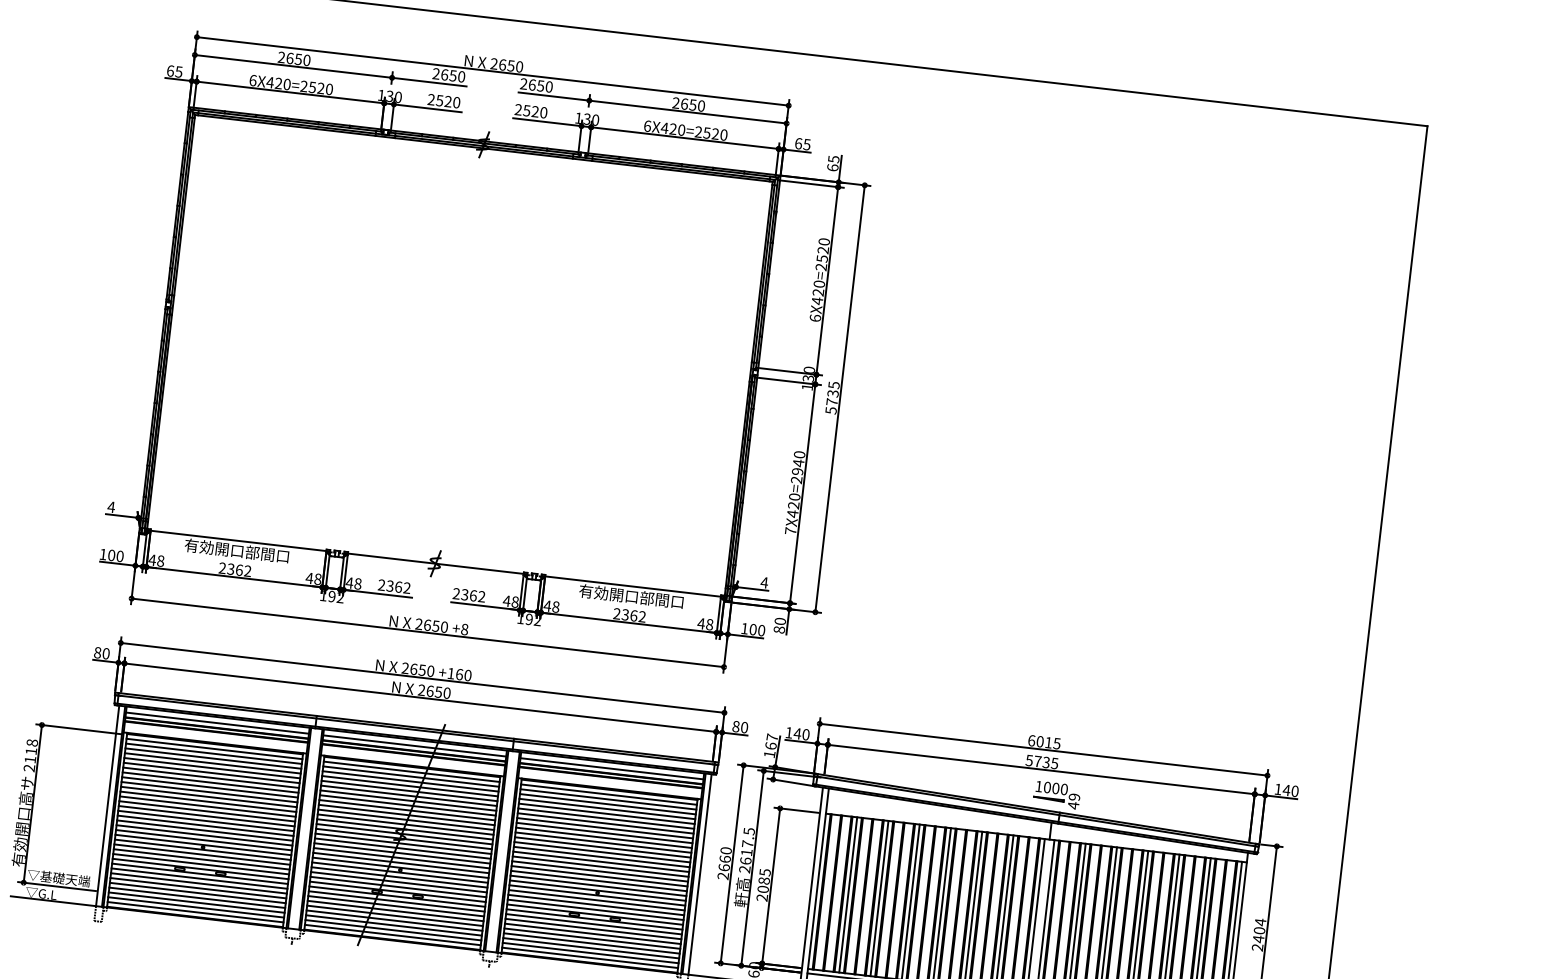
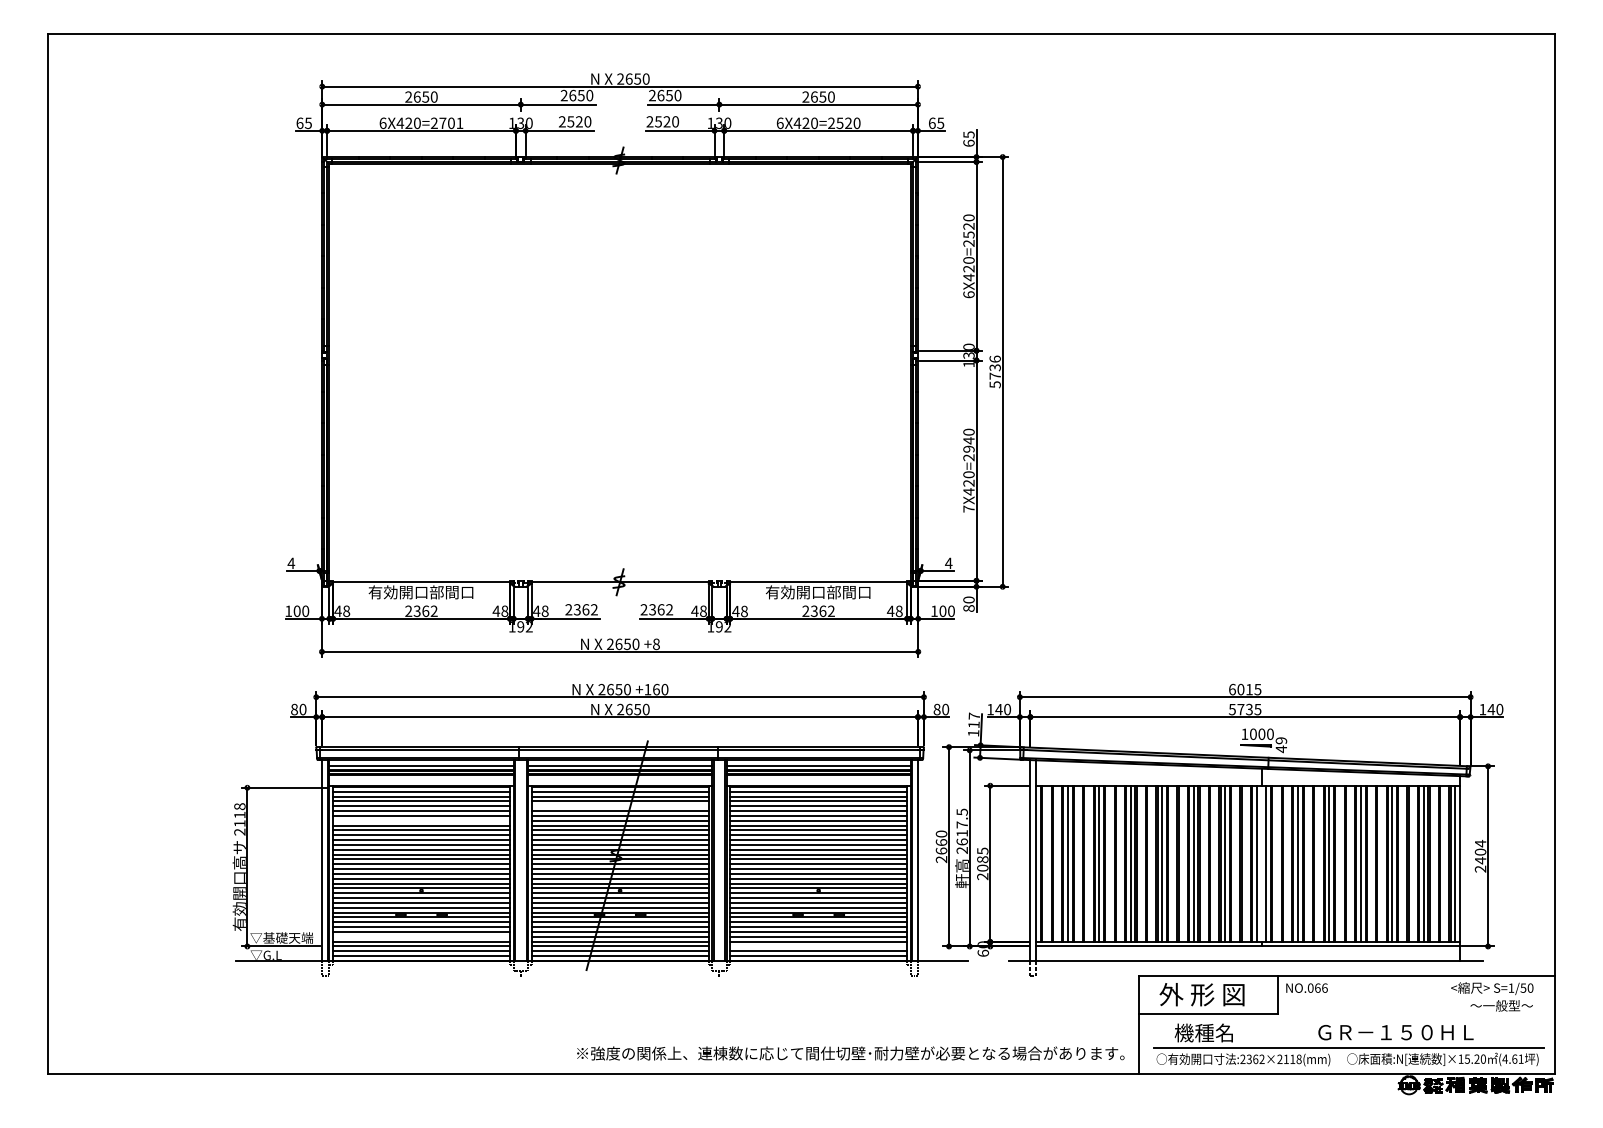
text: (321, 88) -> (451, 123), 6X420=2520 -> 6X420=2701
text: (833, 384) -> (994, 358), 5735 -> 5736
text: (770, 745) -> (973, 724), 167 -> 117
line: (211, 777) -> (421, 820), removed
line: (409, 786) -> (619, 806), removed
line: (197, 892) -> (421, 936), removed
line: (591, 948) -> (818, 946), removed

